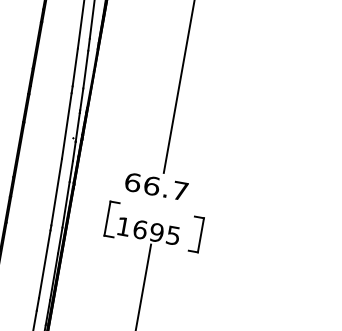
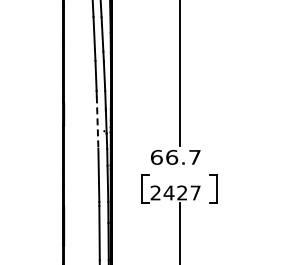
line: (66, 127) -> (97, 123), solid -> dashed
text: (148, 230) -> (175, 192), 1695 -> 2427

